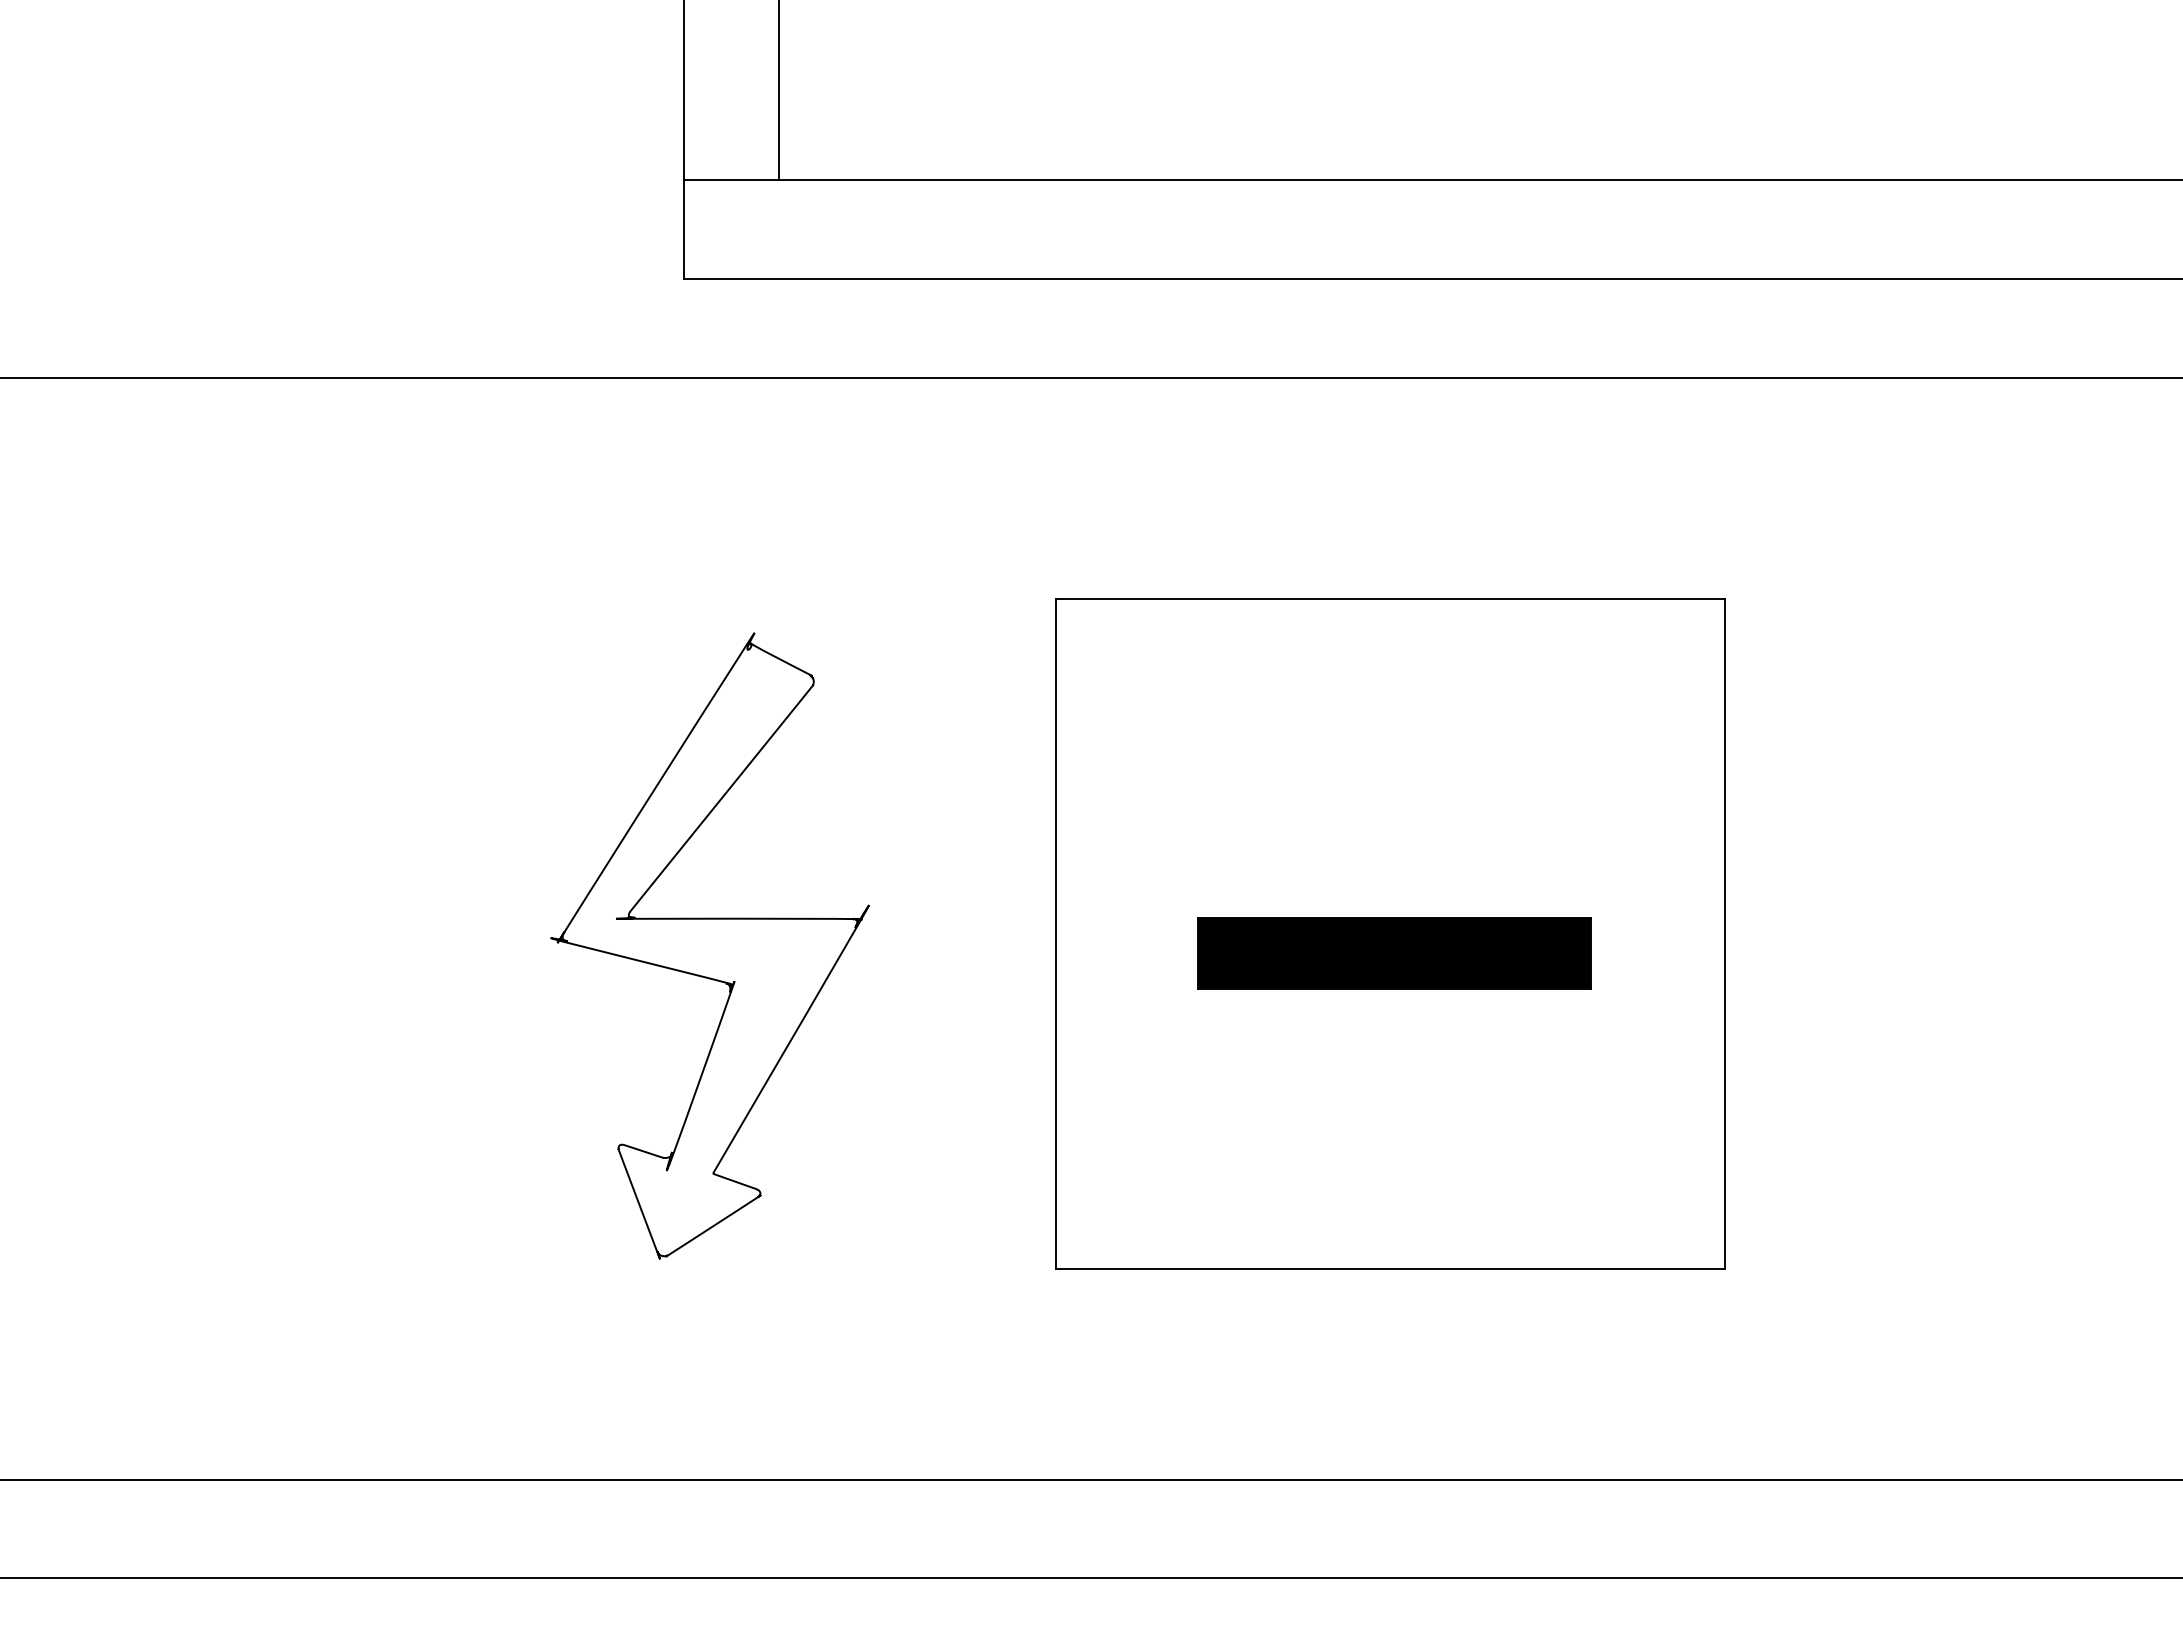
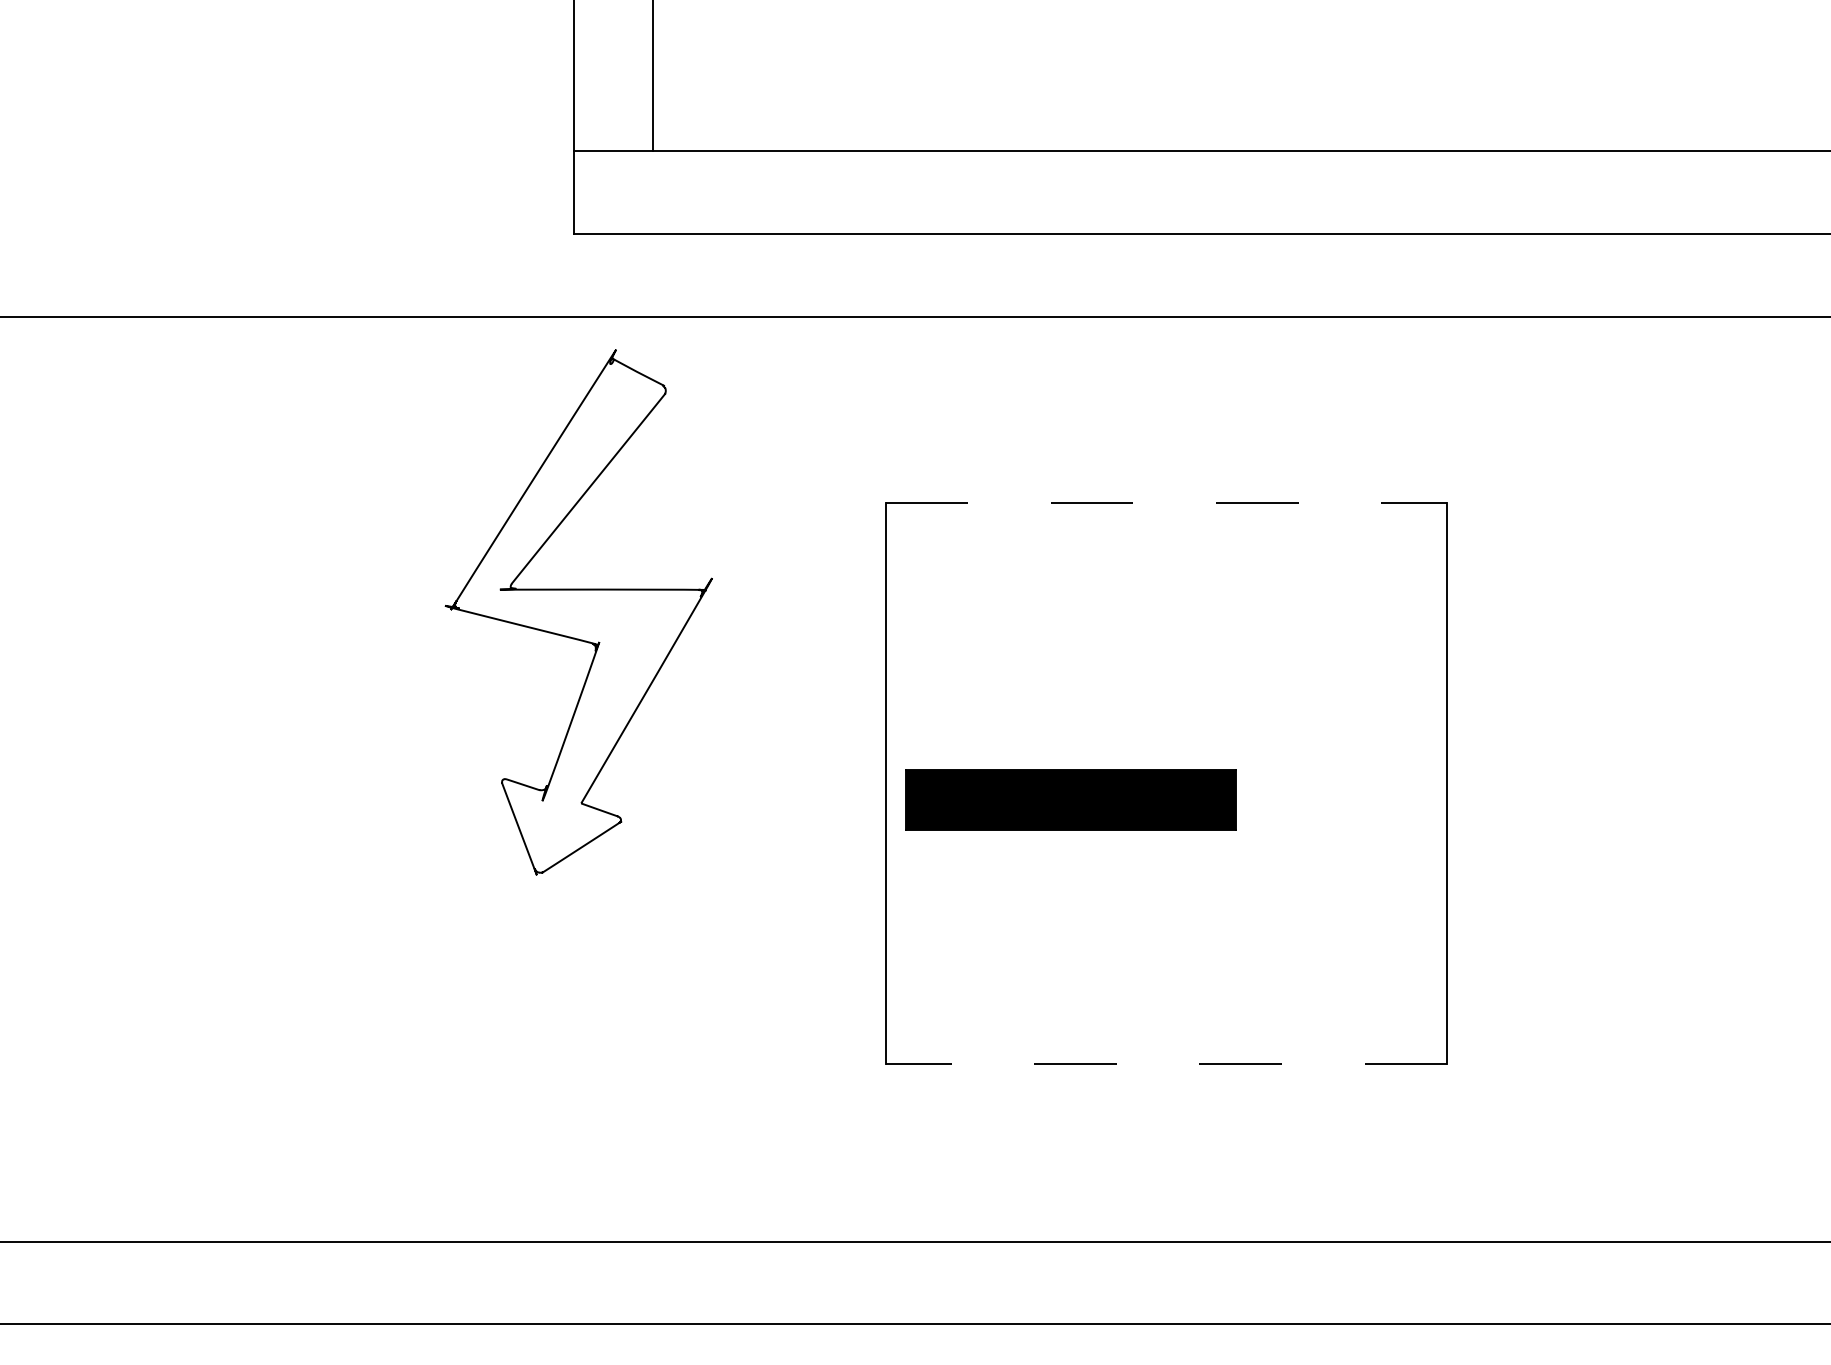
line: (1390, 599) -> (1166, 503), solid -> dashed
part: (709, 945) -> (578, 612), moved
part: (1394, 953) -> (1070, 799), moved
line: (1390, 1268) -> (1166, 1064), solid -> dashed

